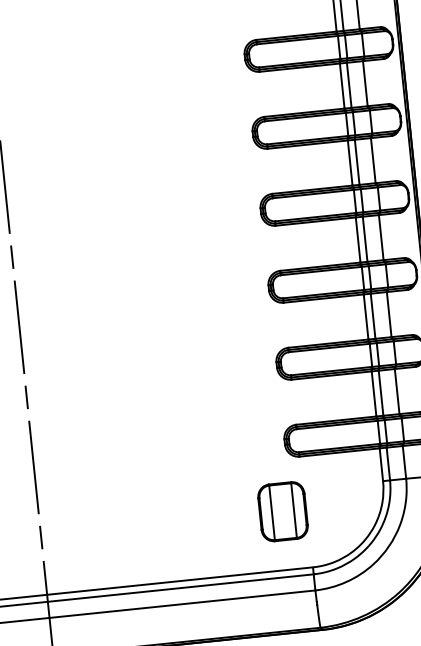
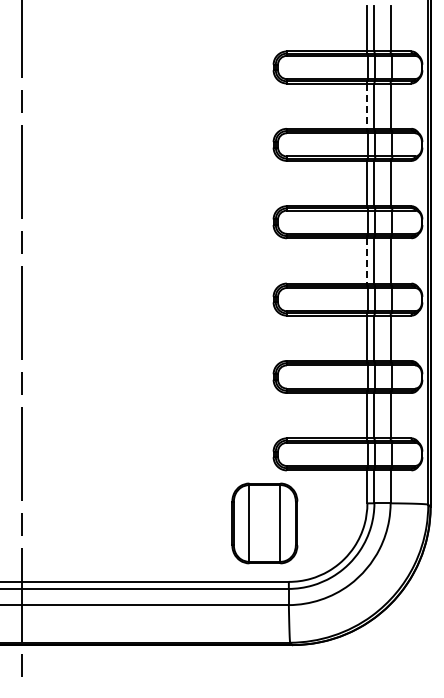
line: (342, 86) -> (367, 106), solid -> dashed
line: (358, 239) -> (367, 260), solid -> dashed
part: (282, 511) -> (264, 523), size x1.4

